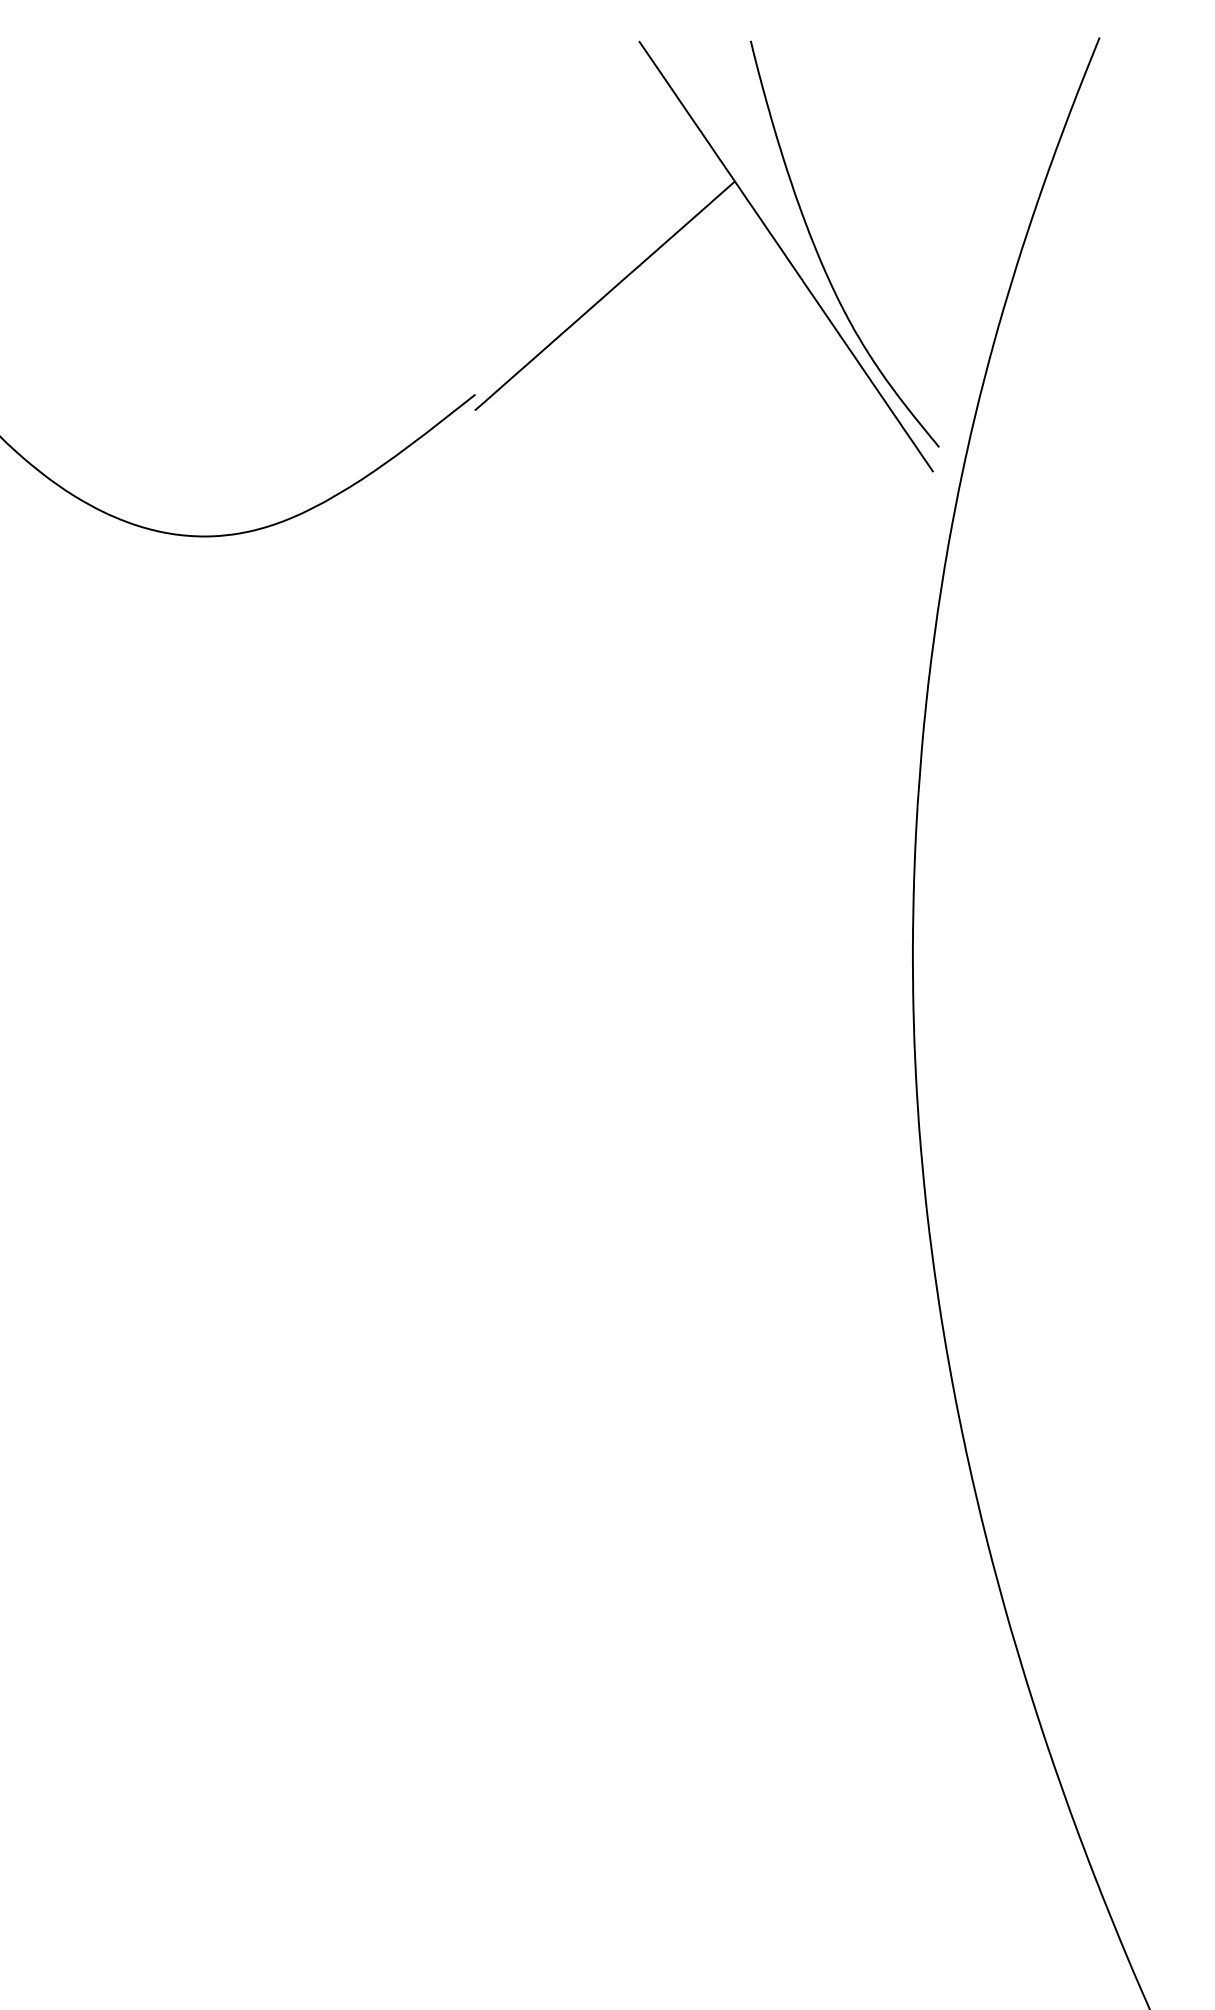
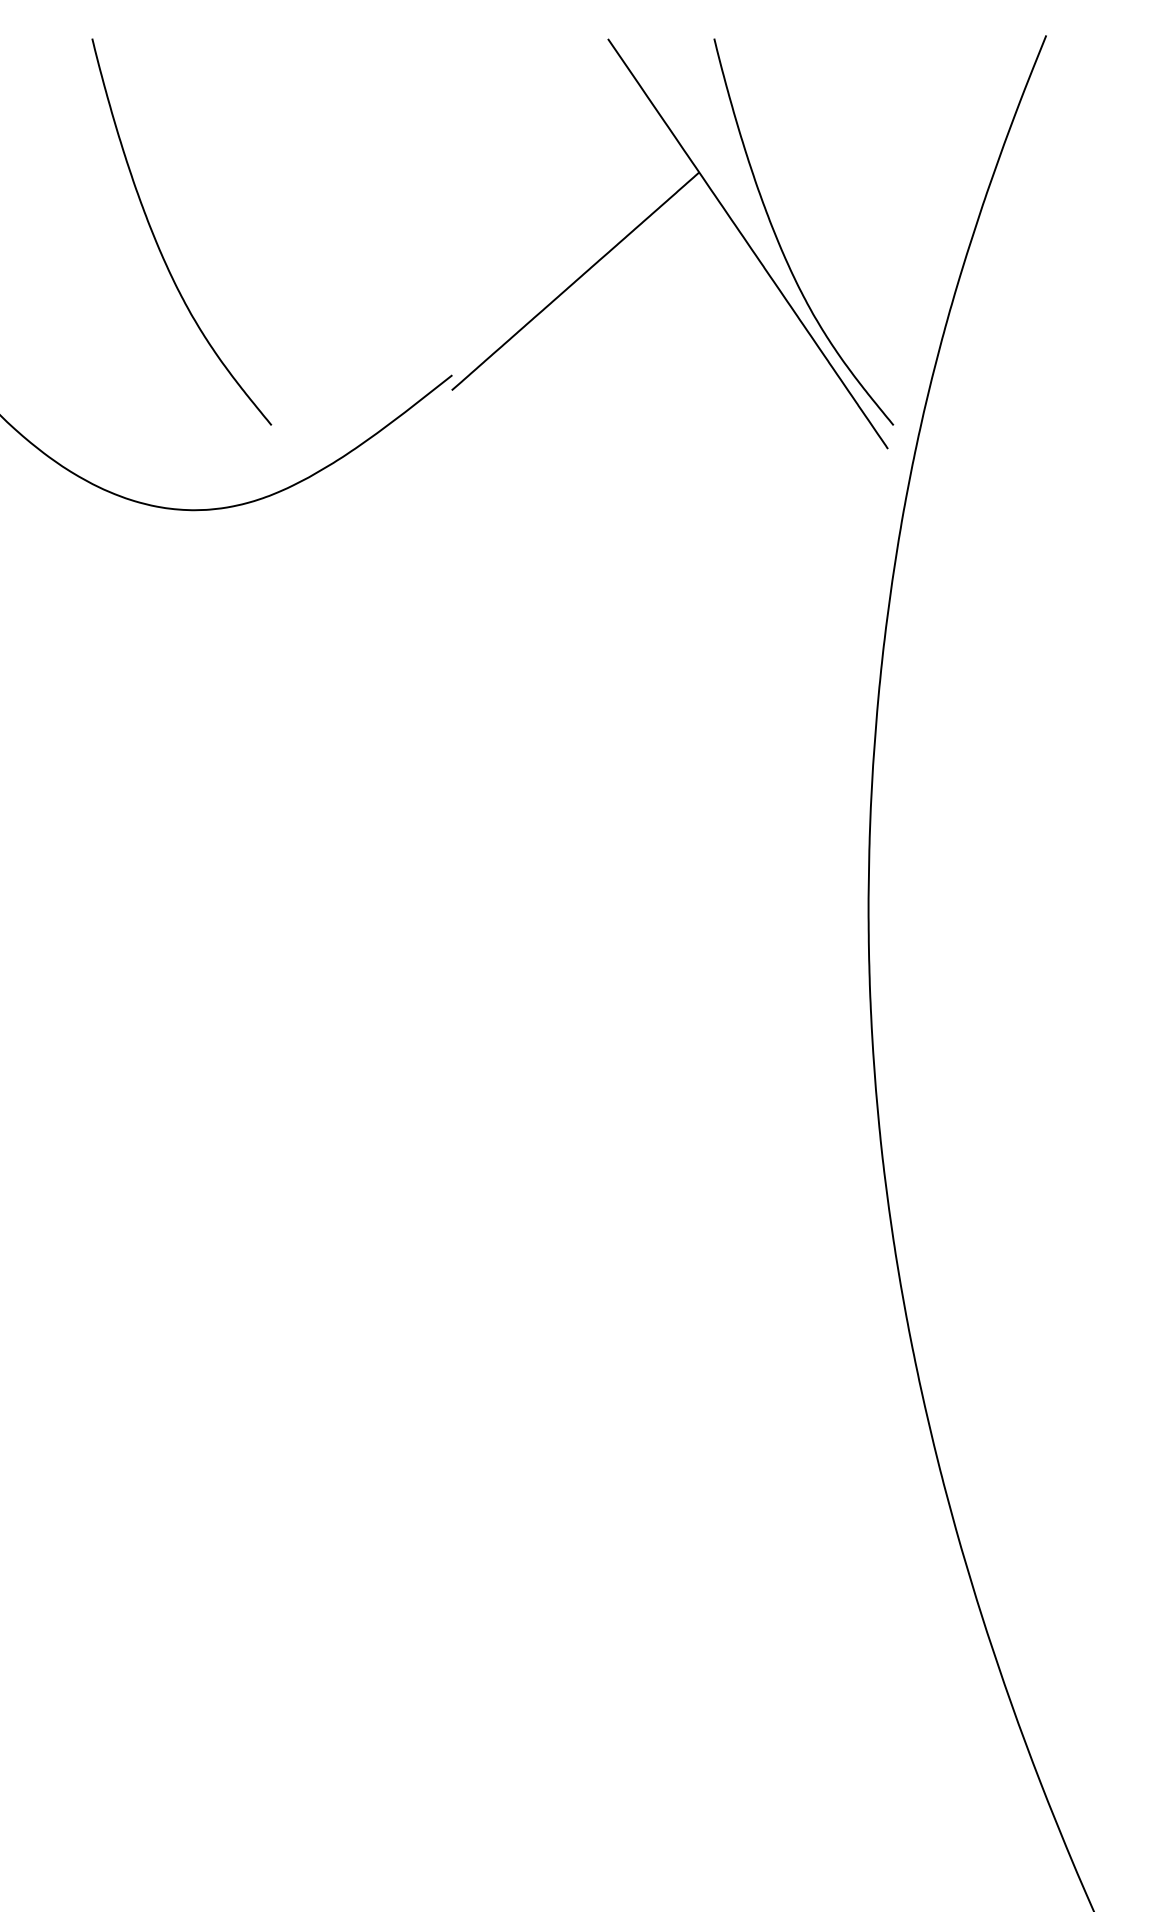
curve: (165, 254) -> (157, 241), added

